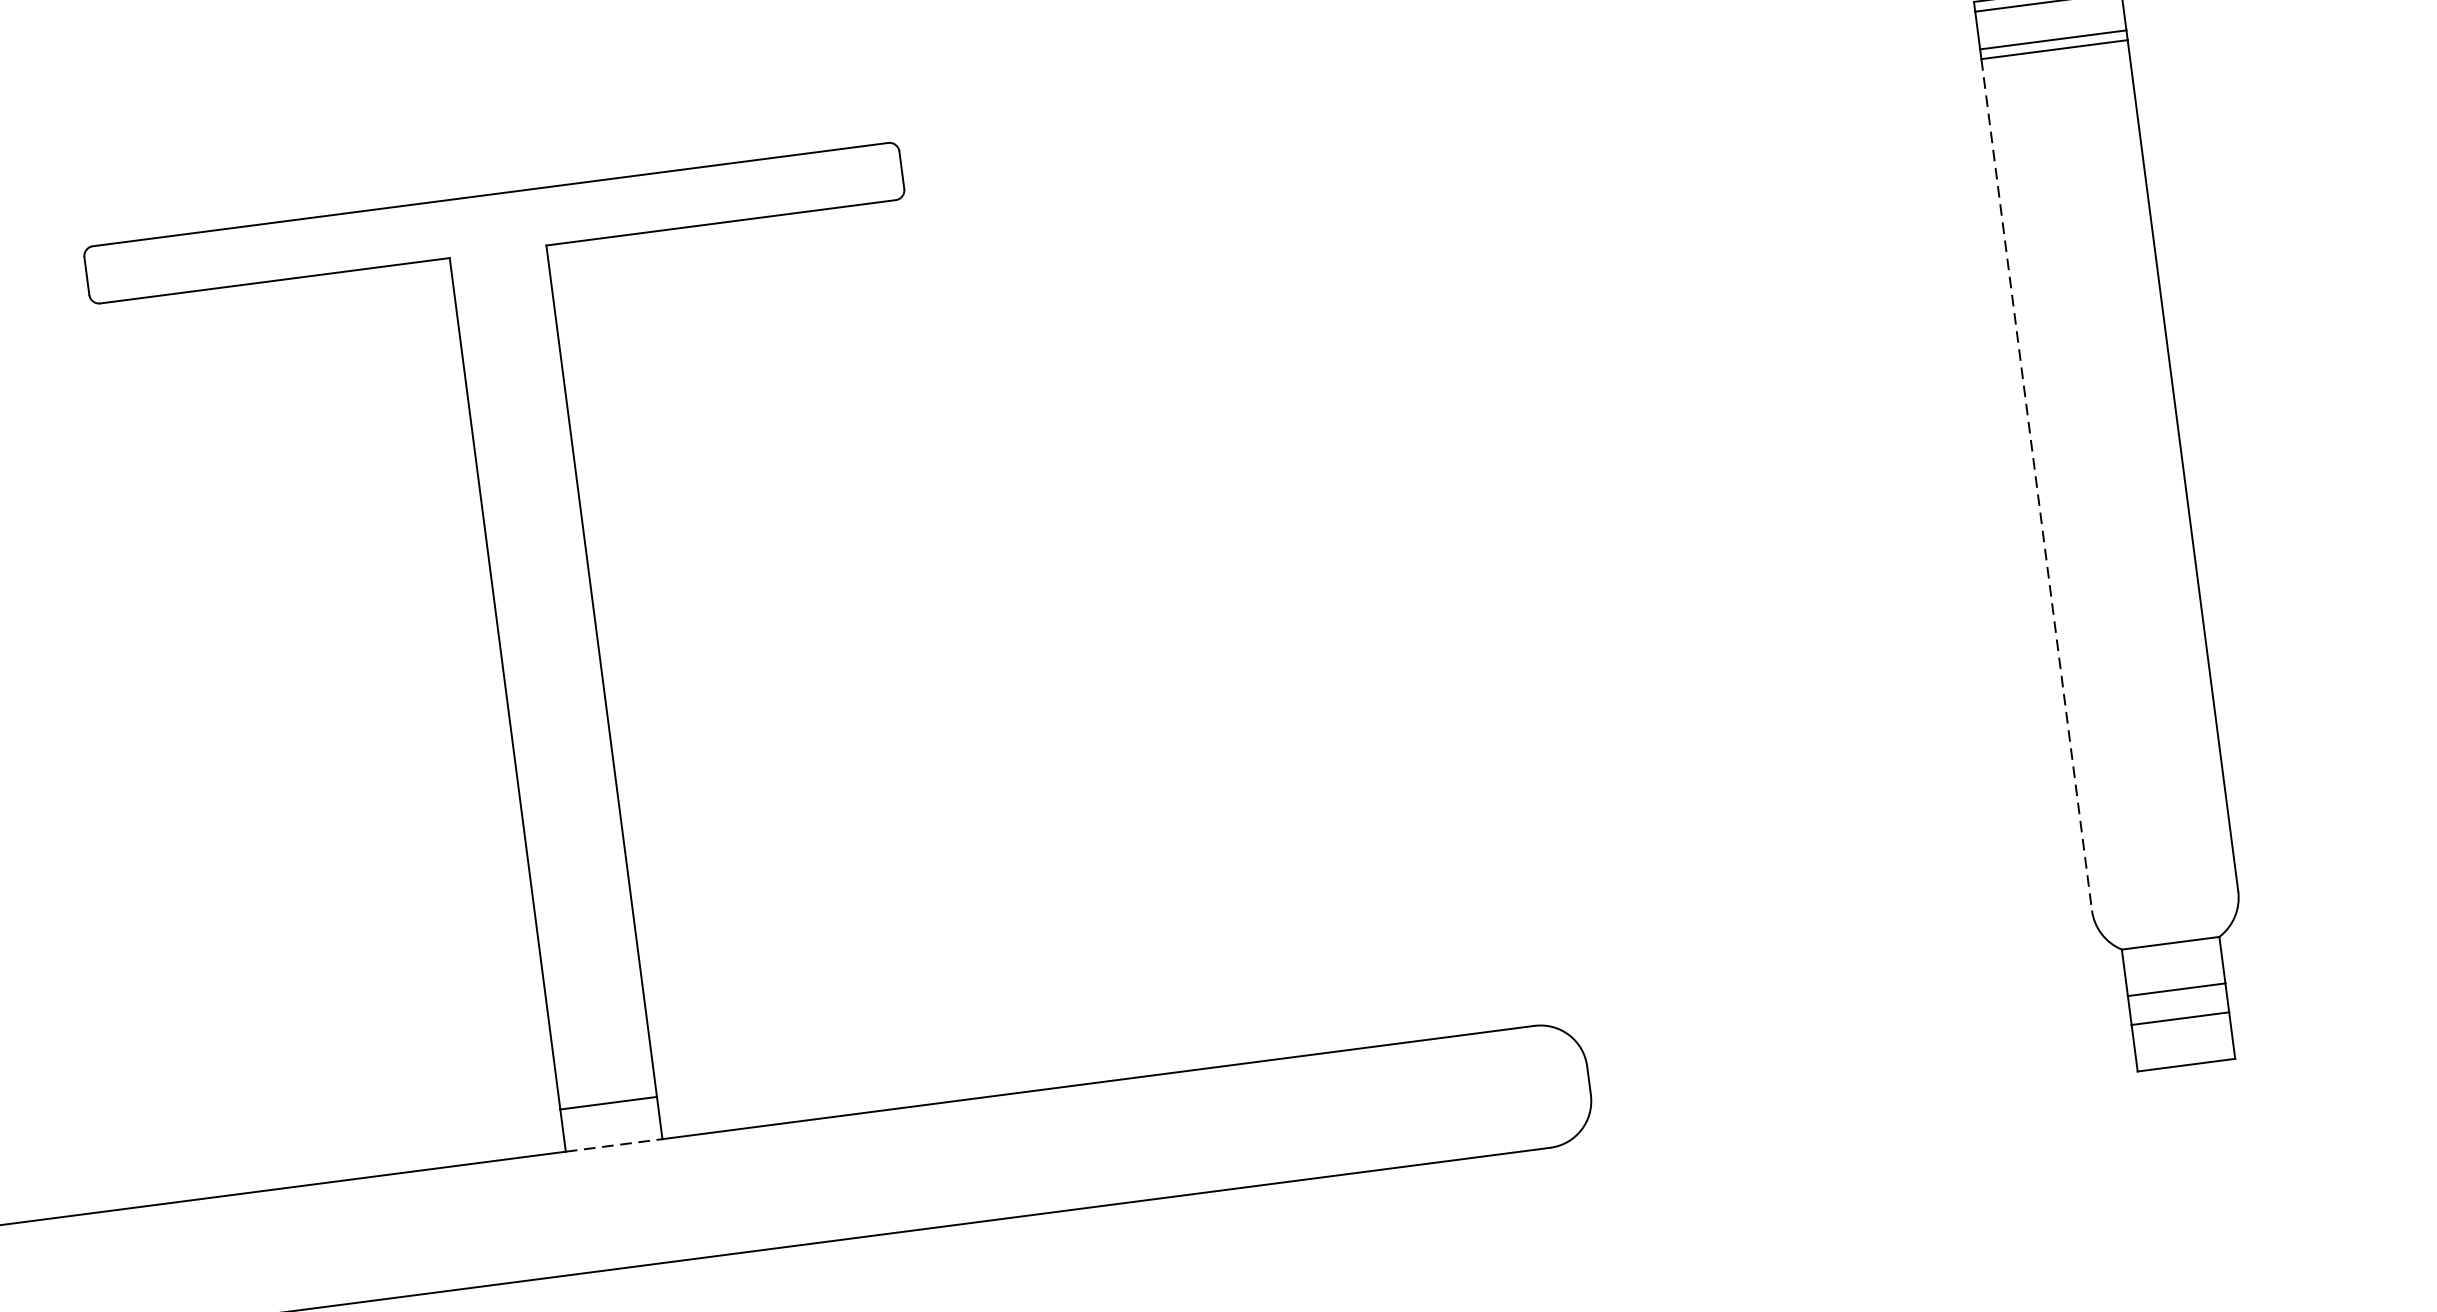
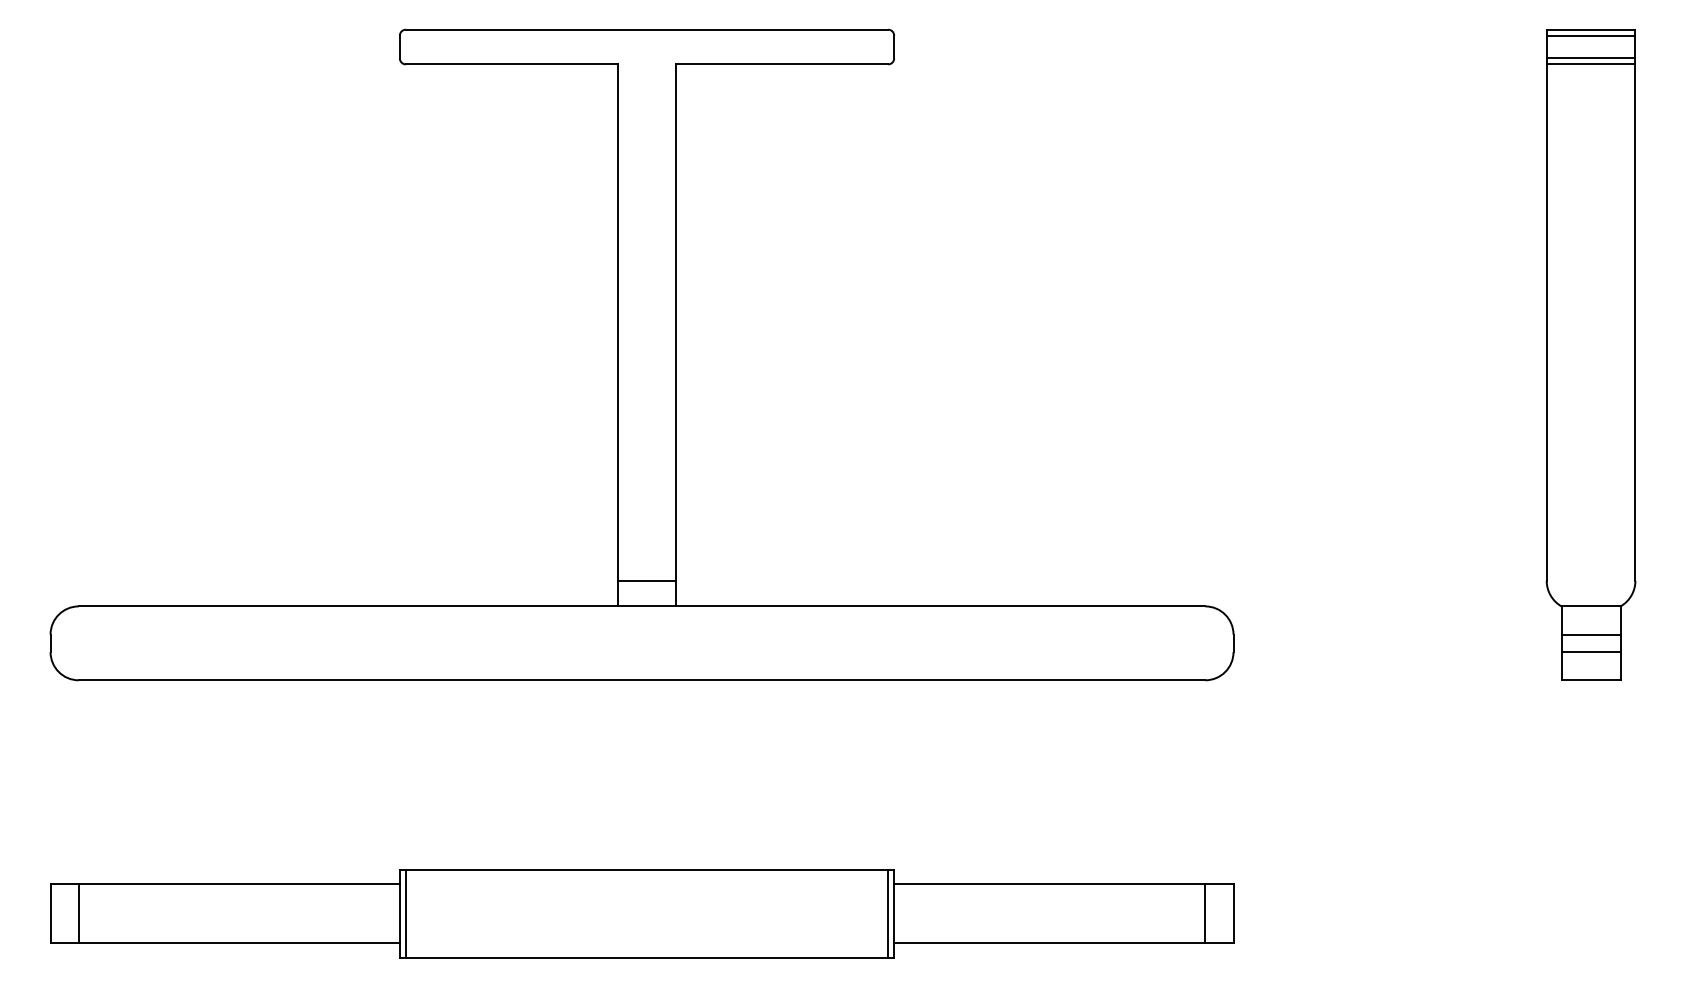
line: (2036, 486) -> (1546, 323), dashed -> solid
line: (614, 1145) -> (647, 606), dashed -> solid

